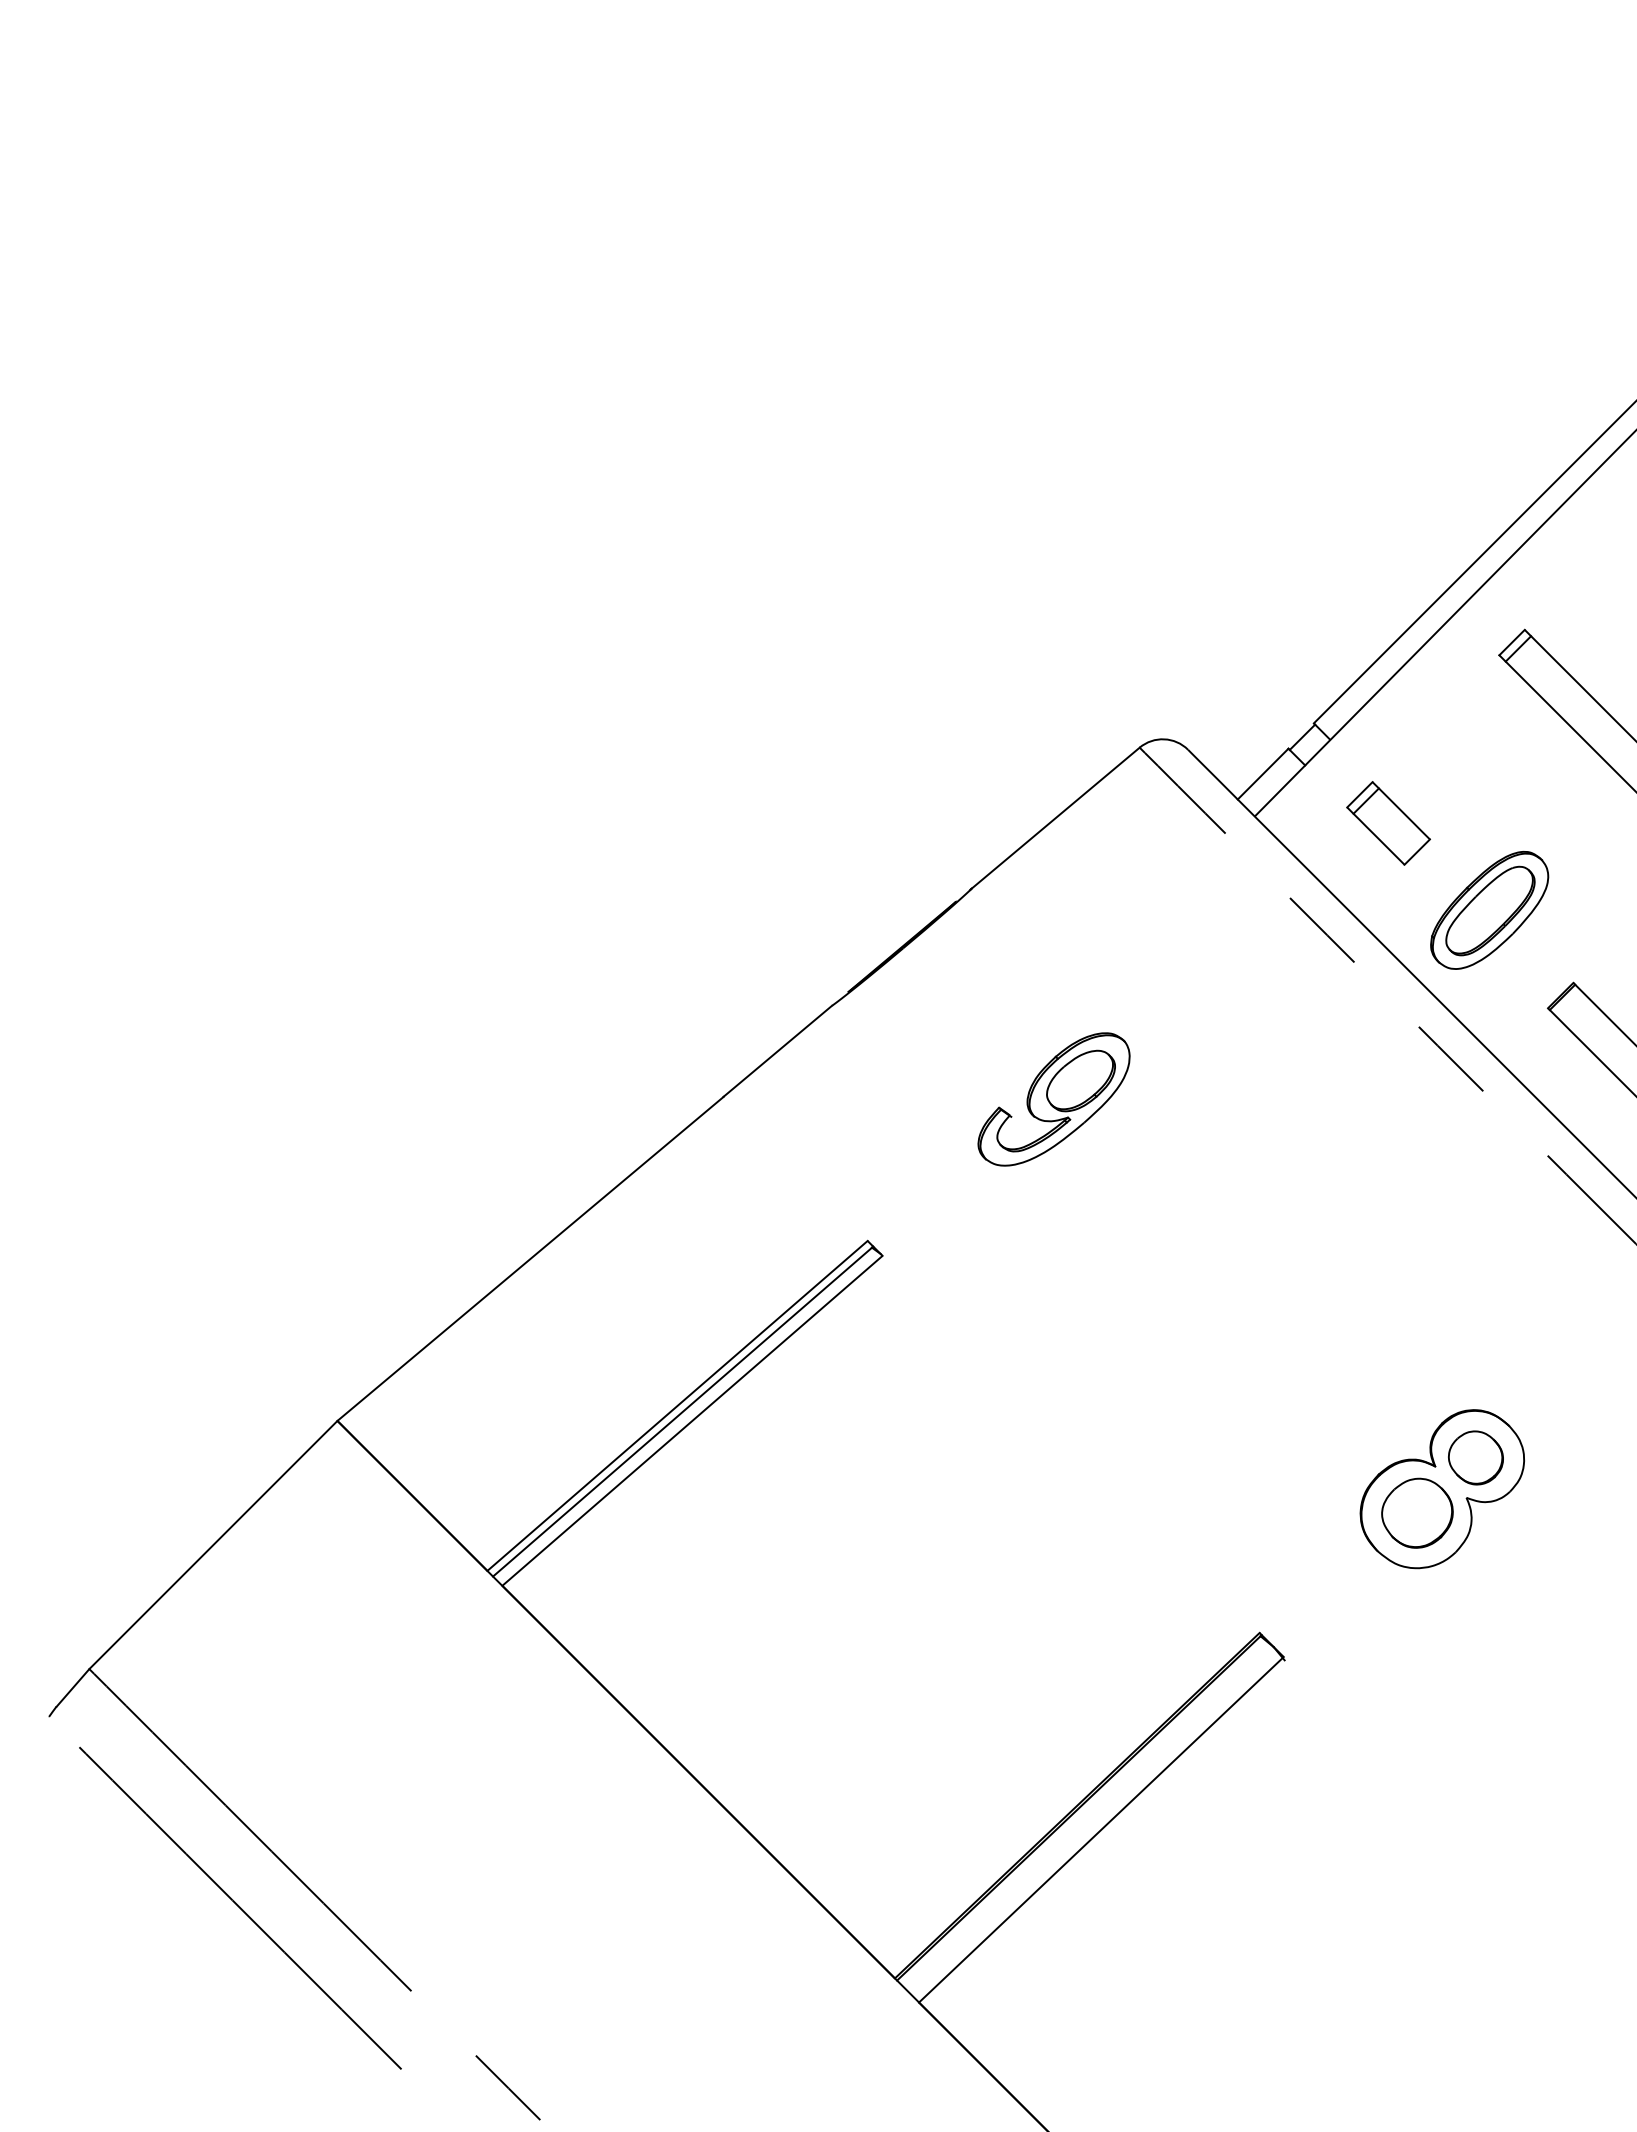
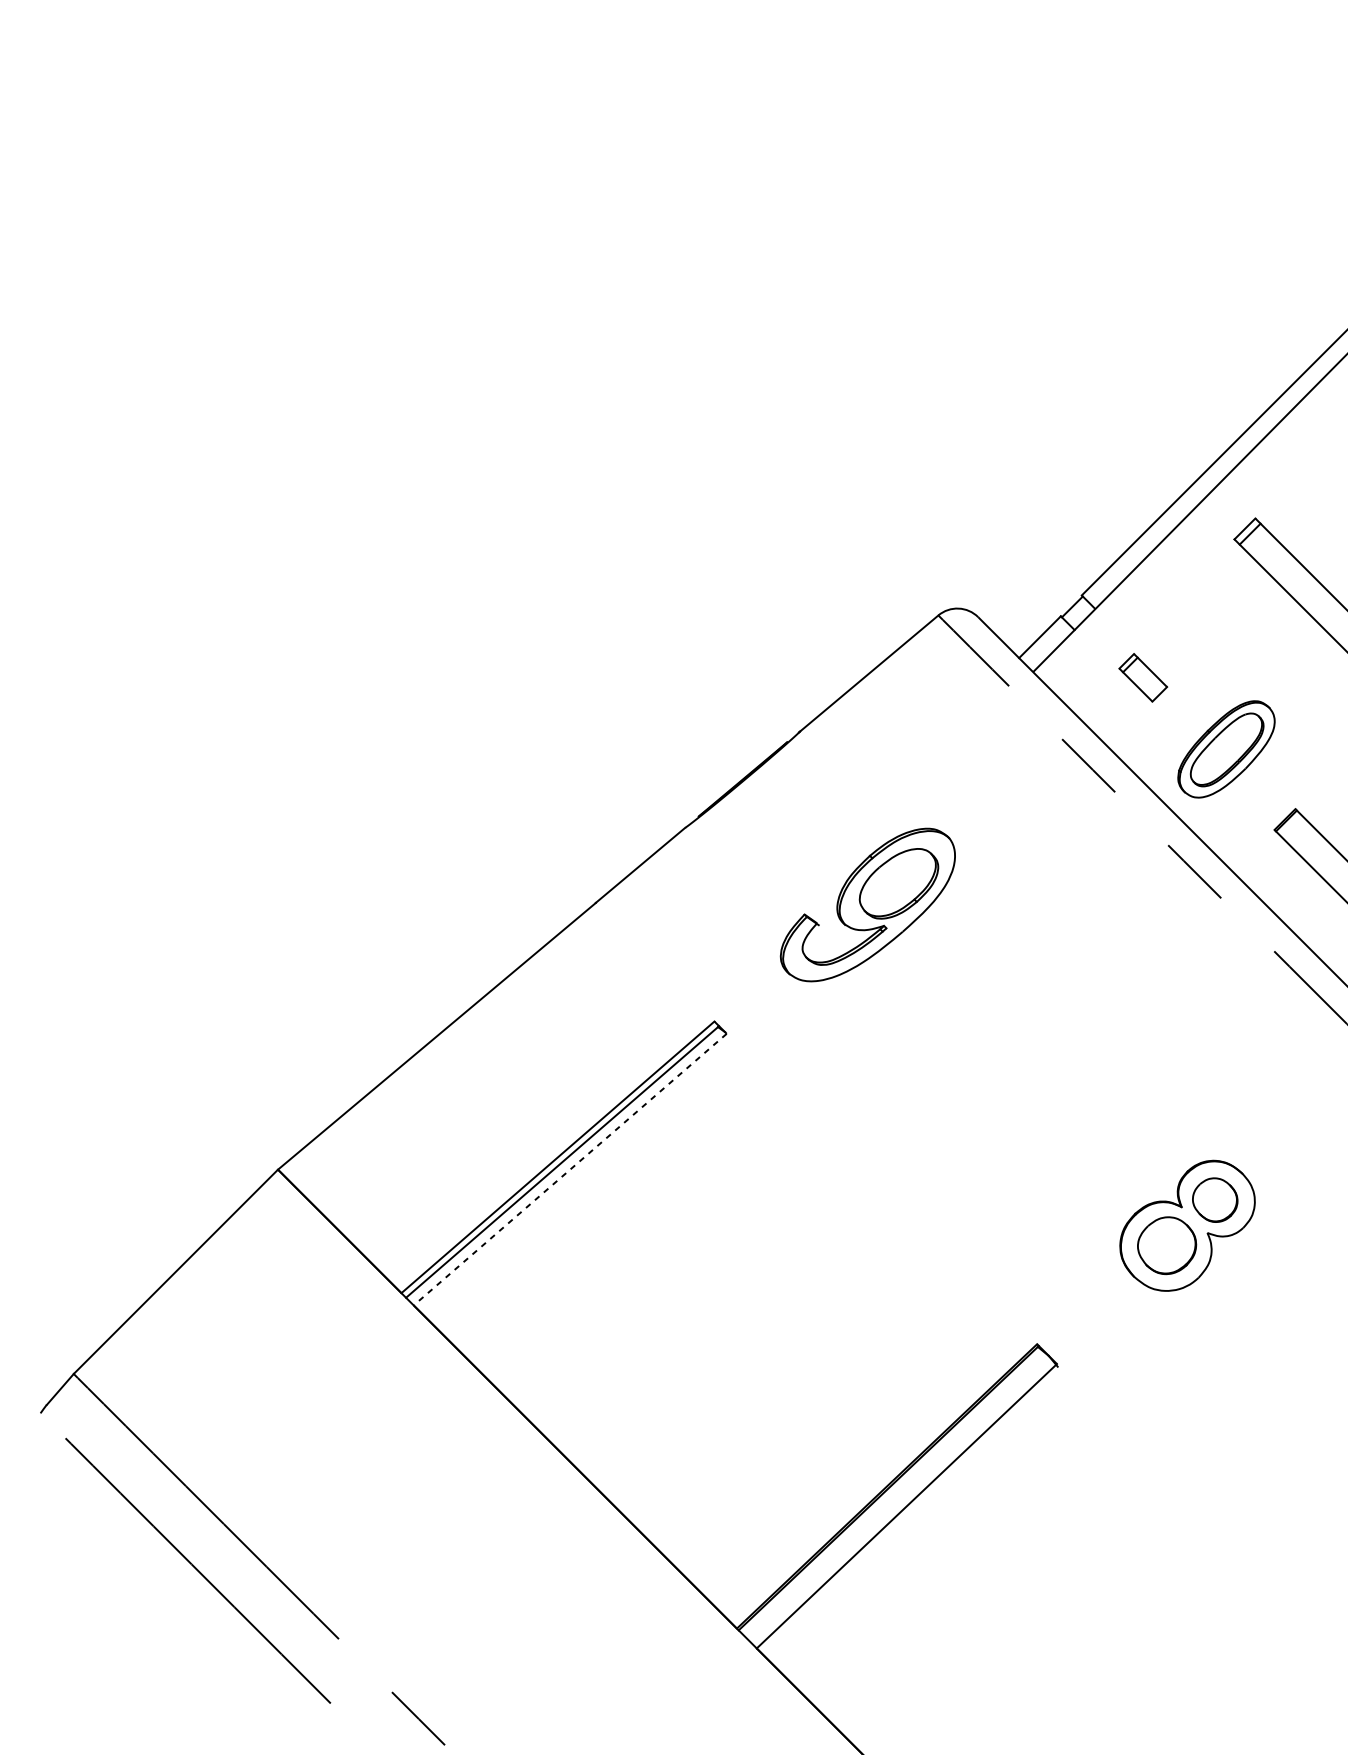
part: (1388, 823) -> (1143, 677), size x0.7
part: (1053, 1099) -> (867, 905), size x1.4
line: (692, 1420) -> (570, 1169), solid -> dashed

